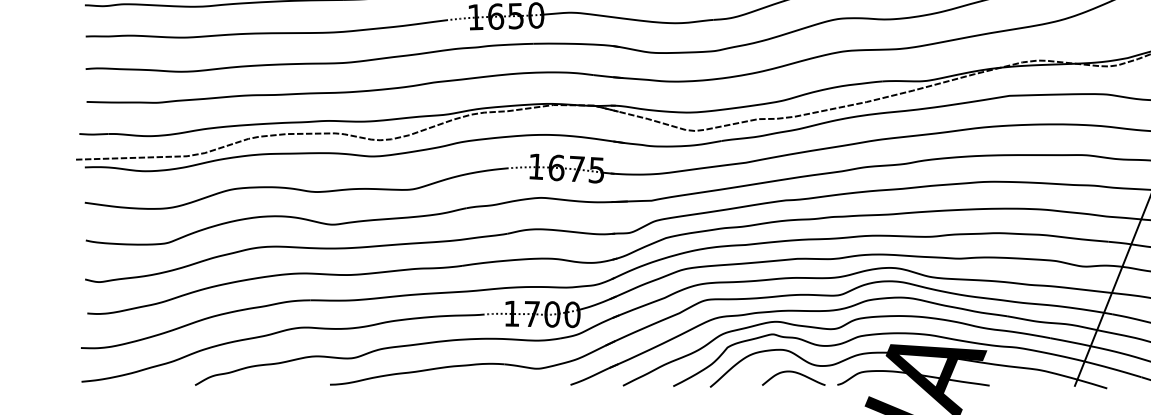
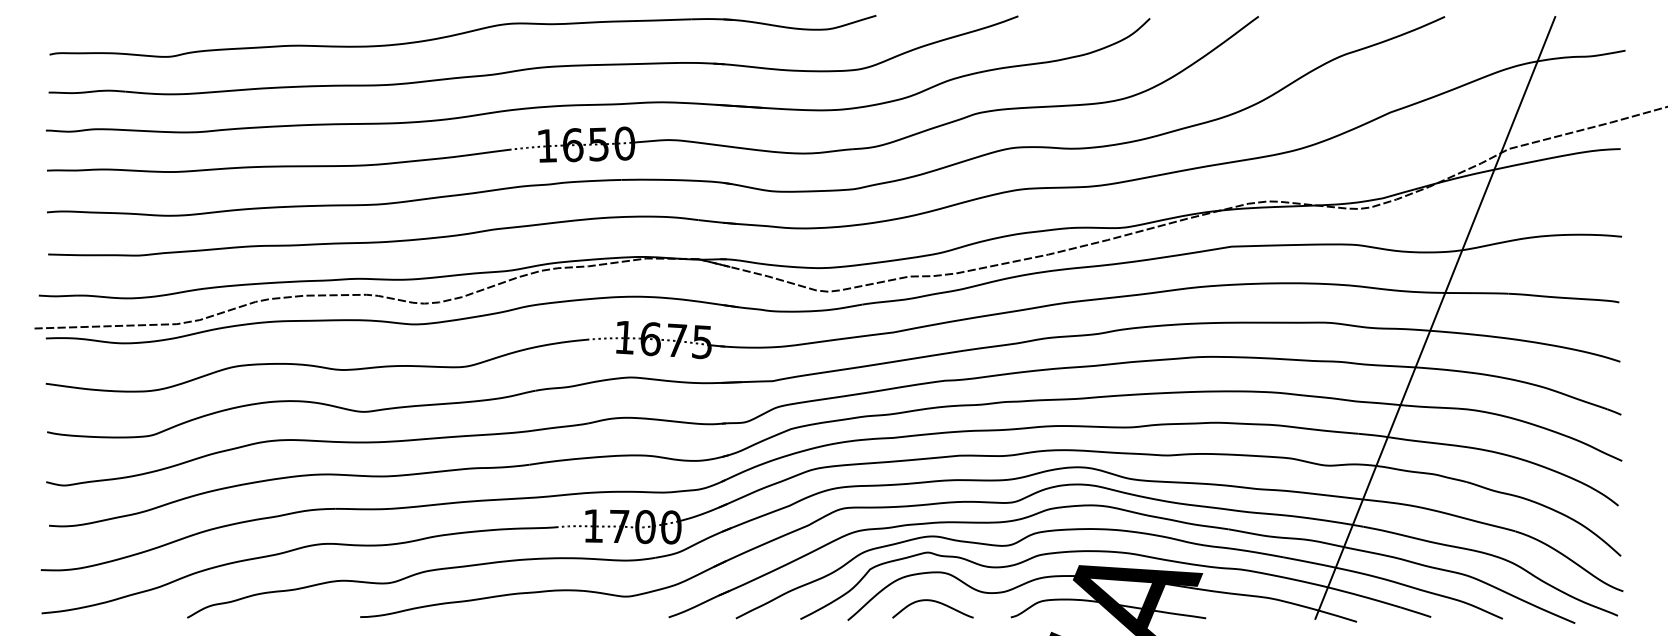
curve: (794, 373) -> (934, 602), moved

